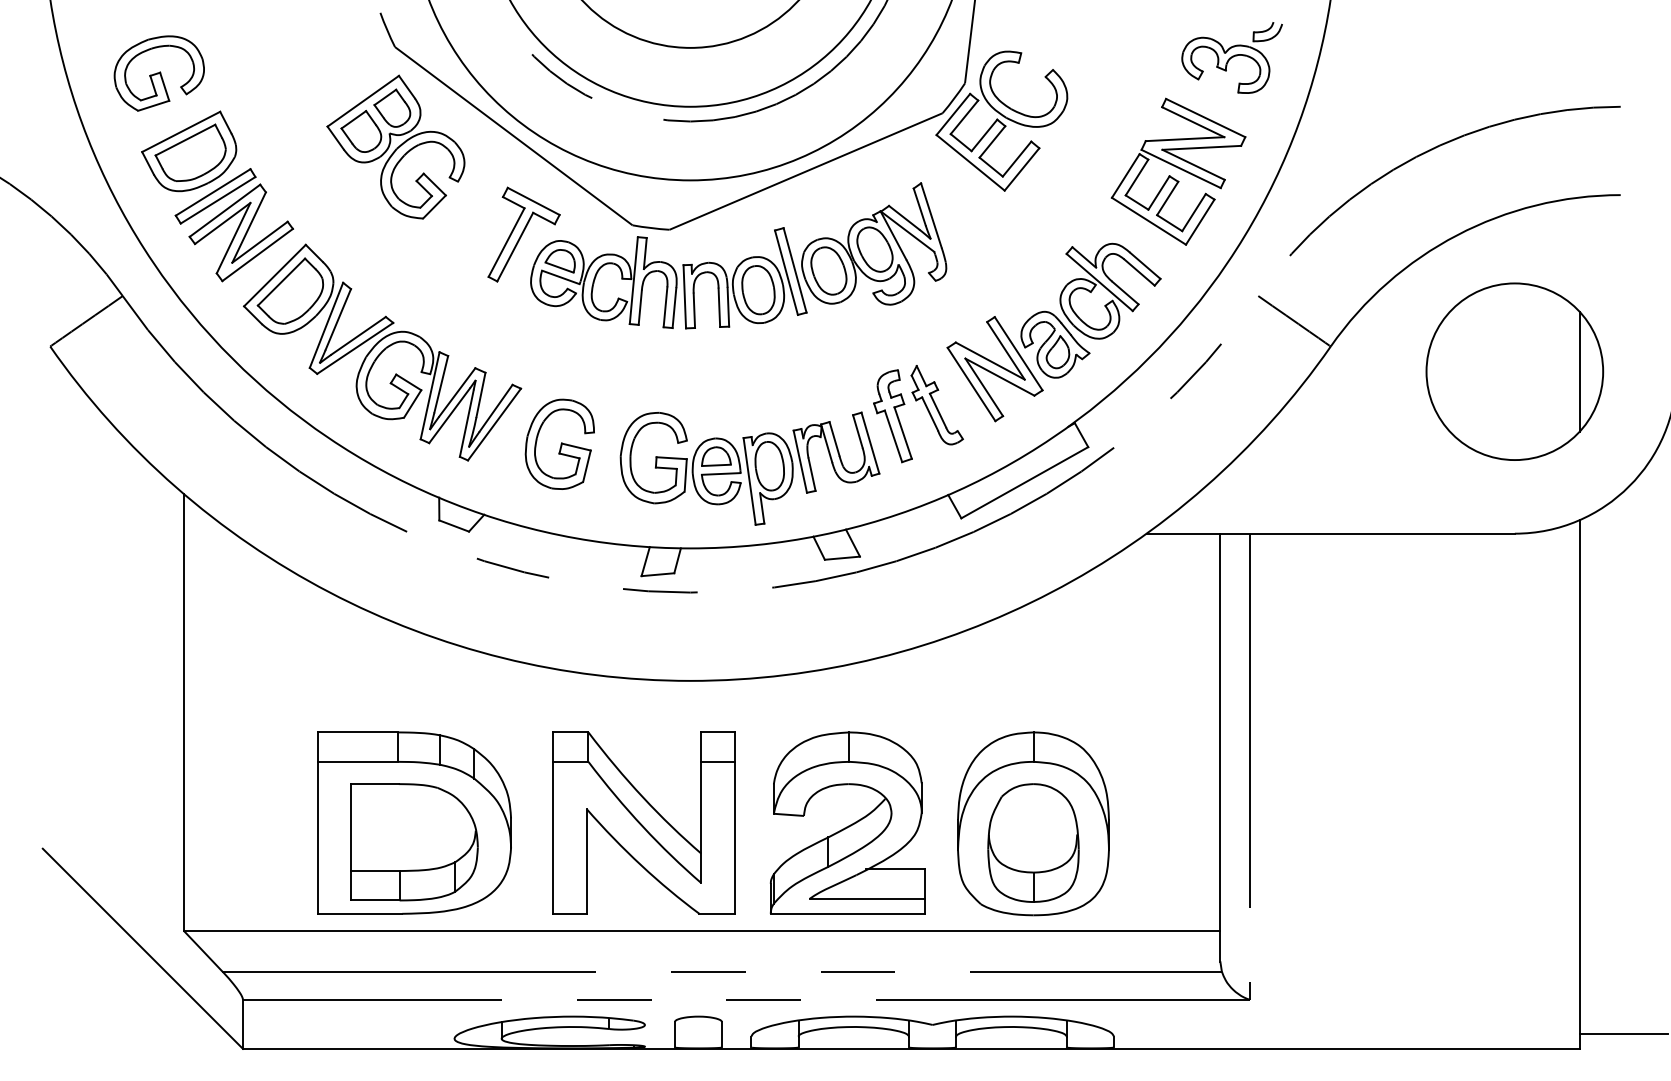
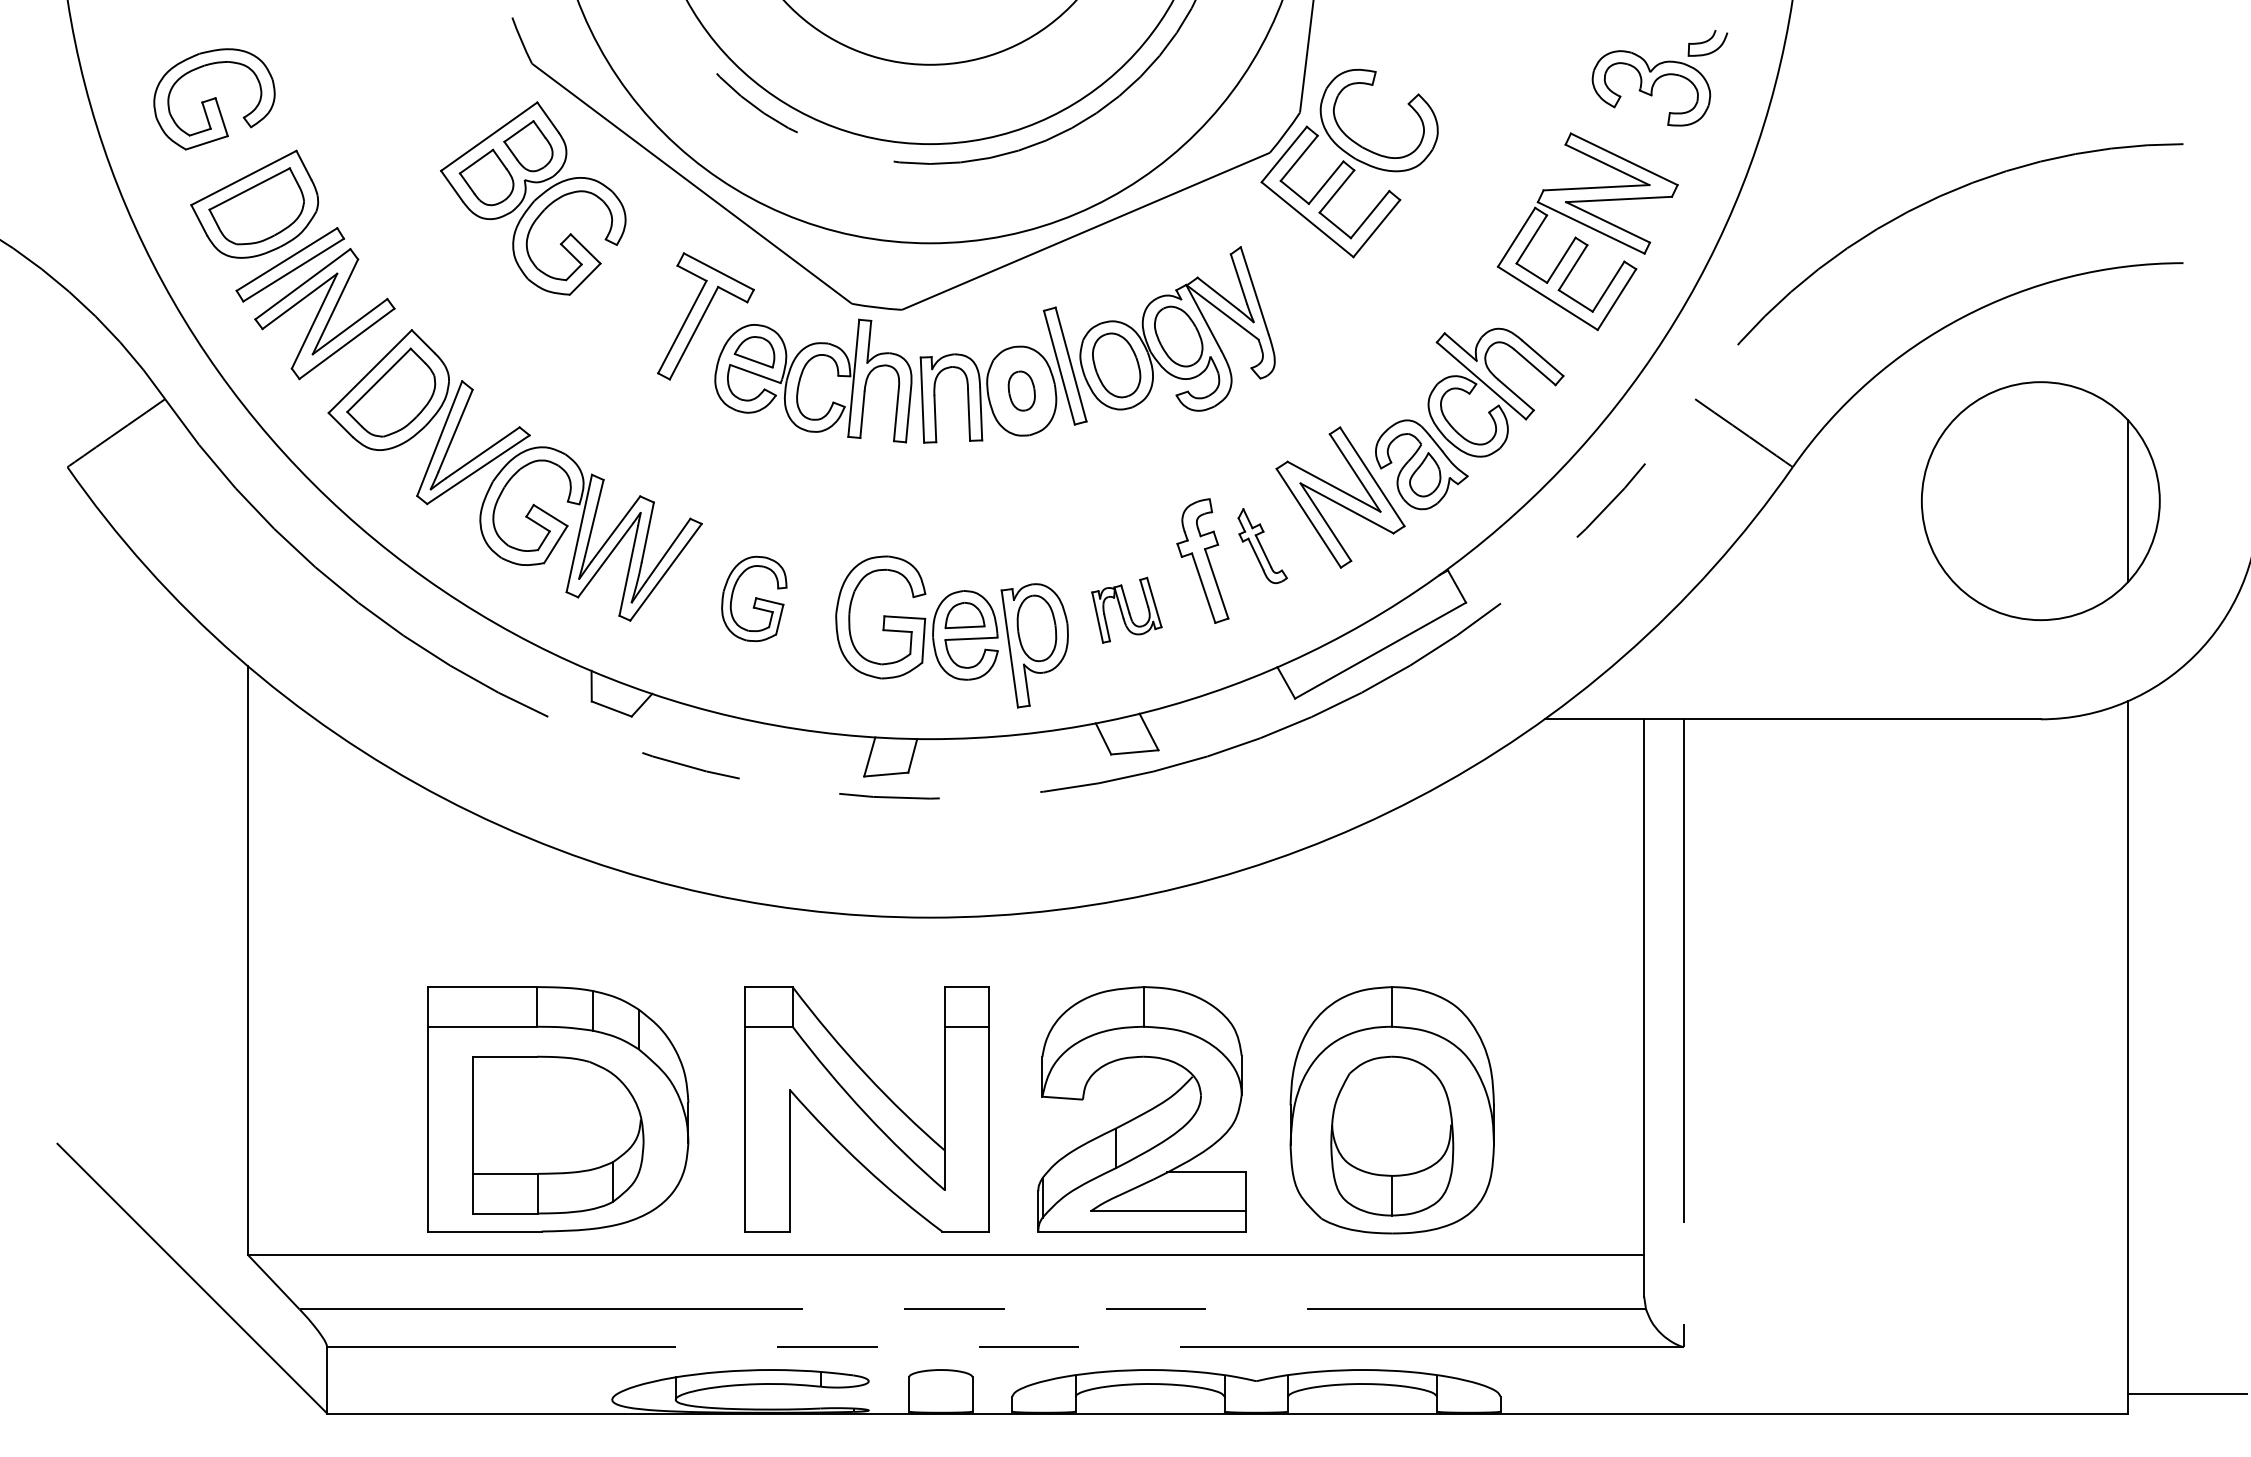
part: (758, 289) -> (1021, 390), size x0.6
part: (937, 404) -> (1262, 545), size x0.7
part: (560, 444) -> (754, 598), size x0.7
part: (836, 452) -> (1126, 610), size x0.6

